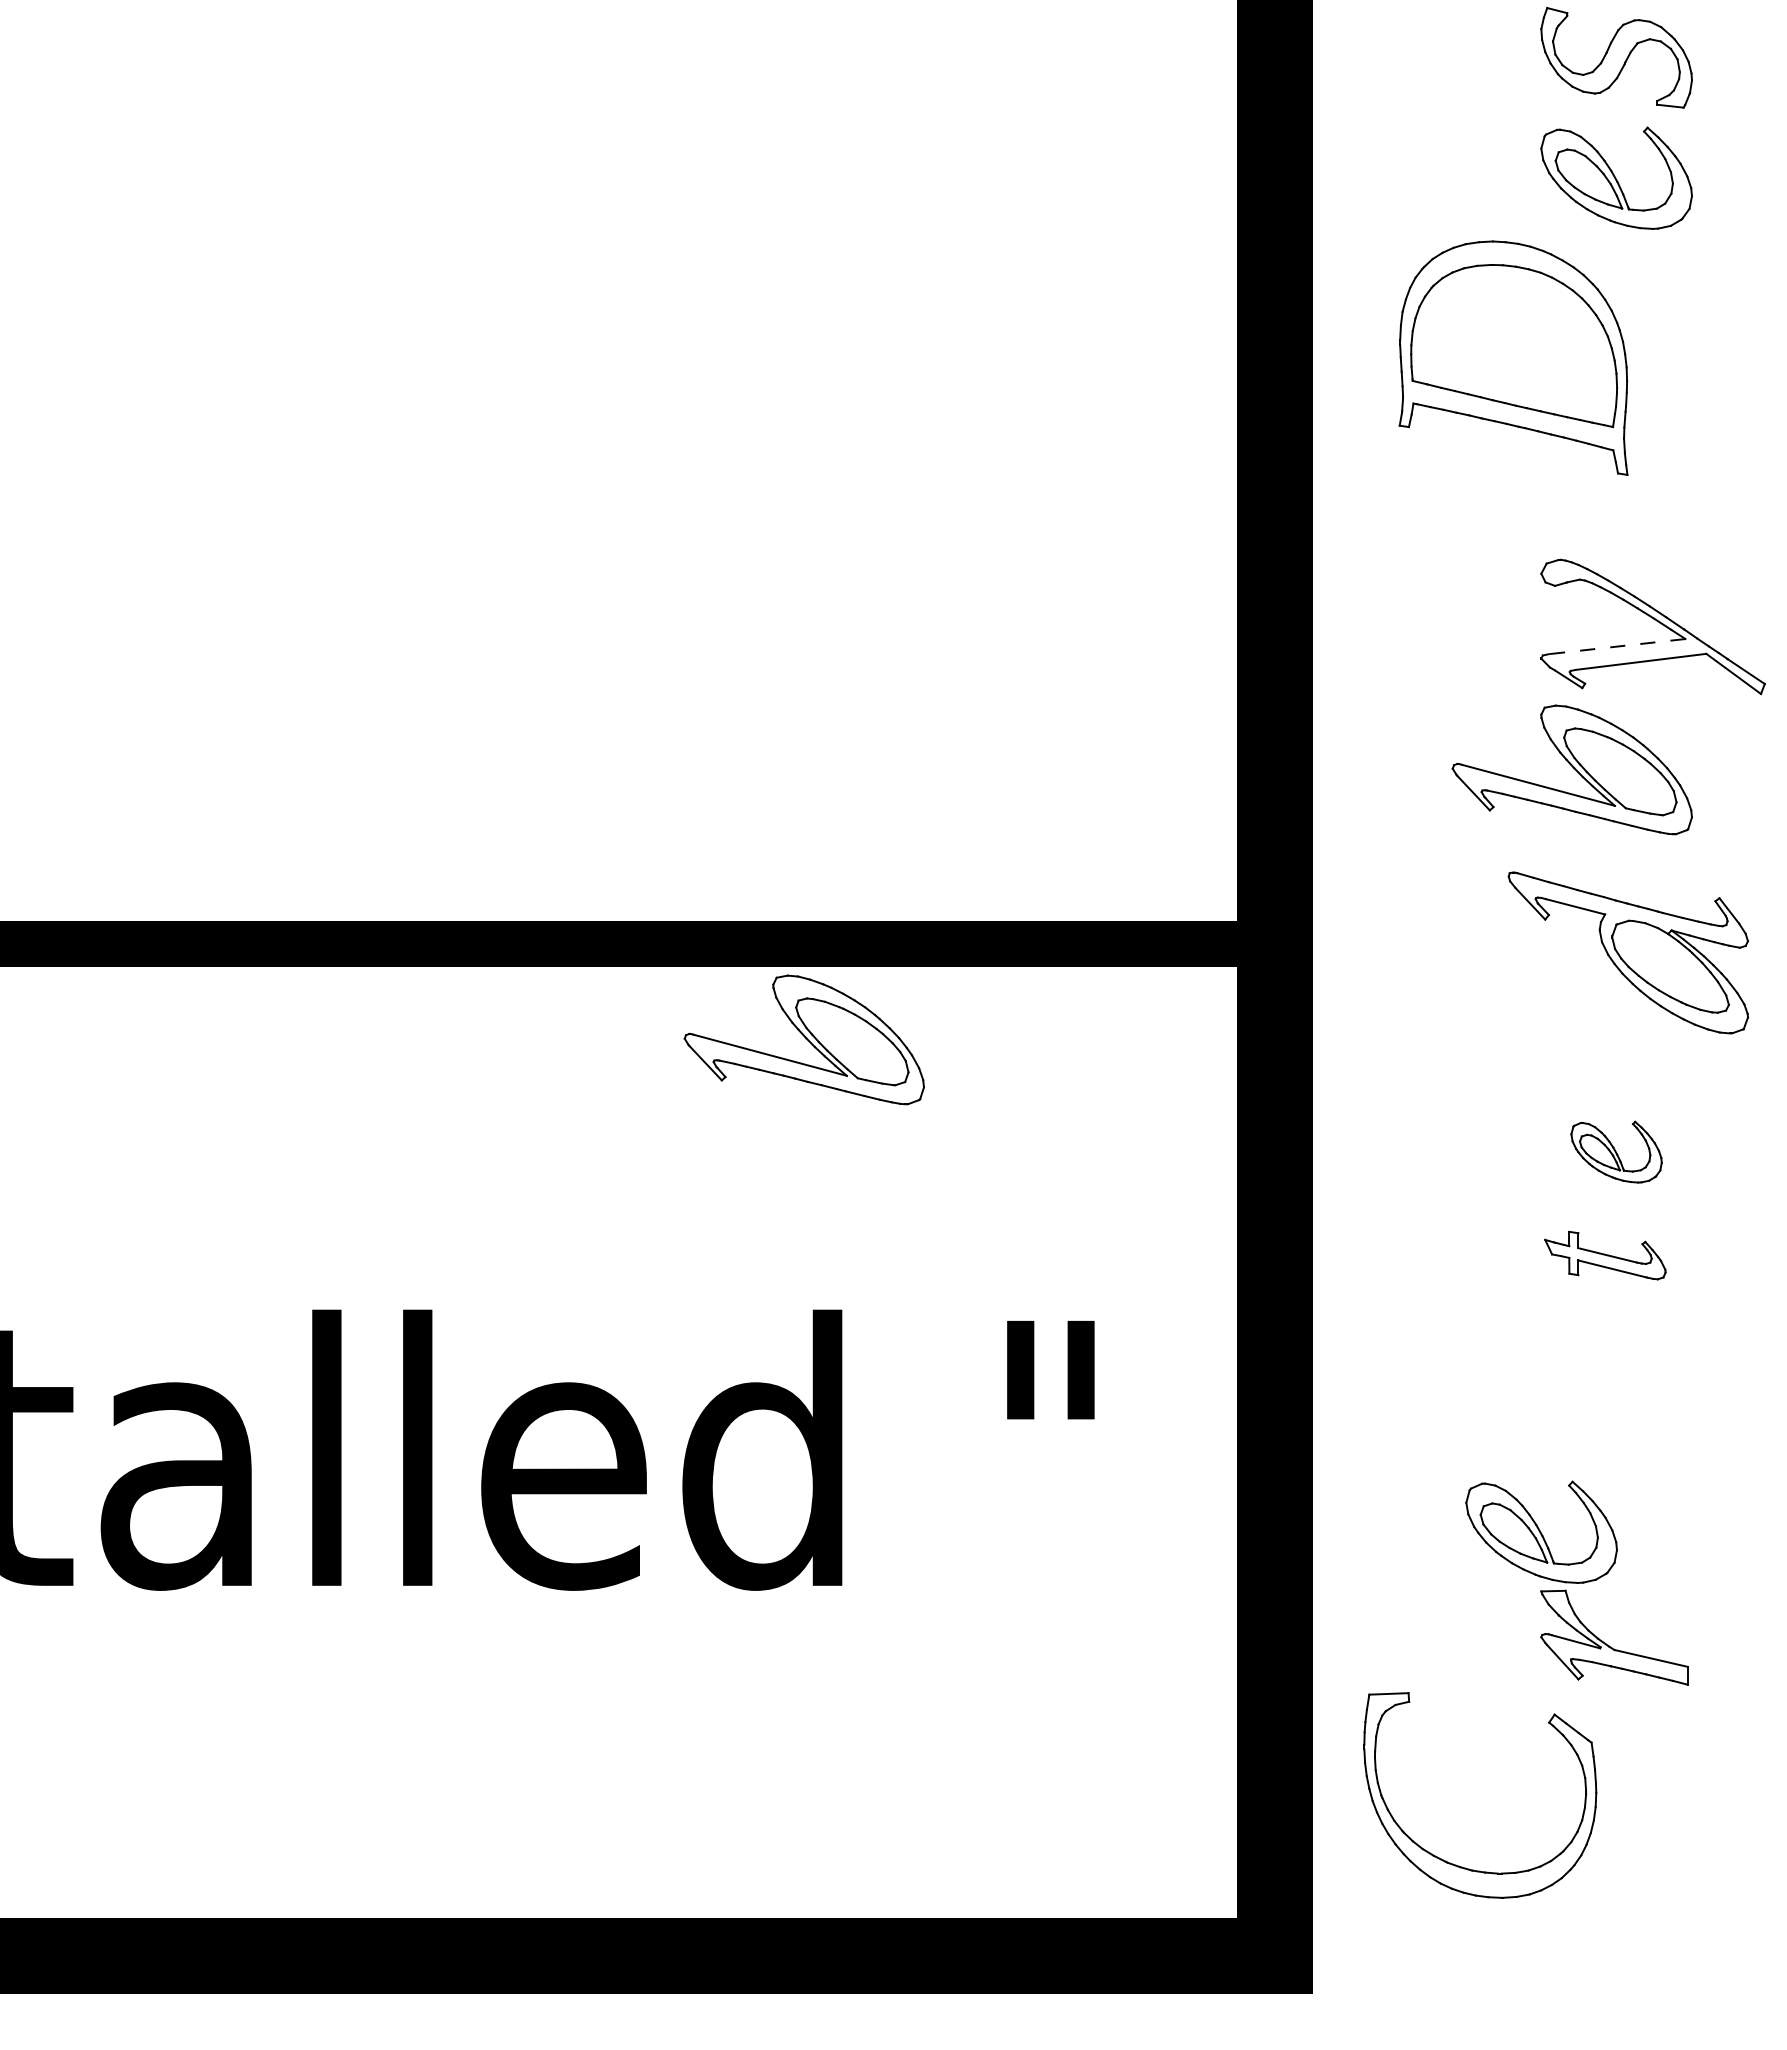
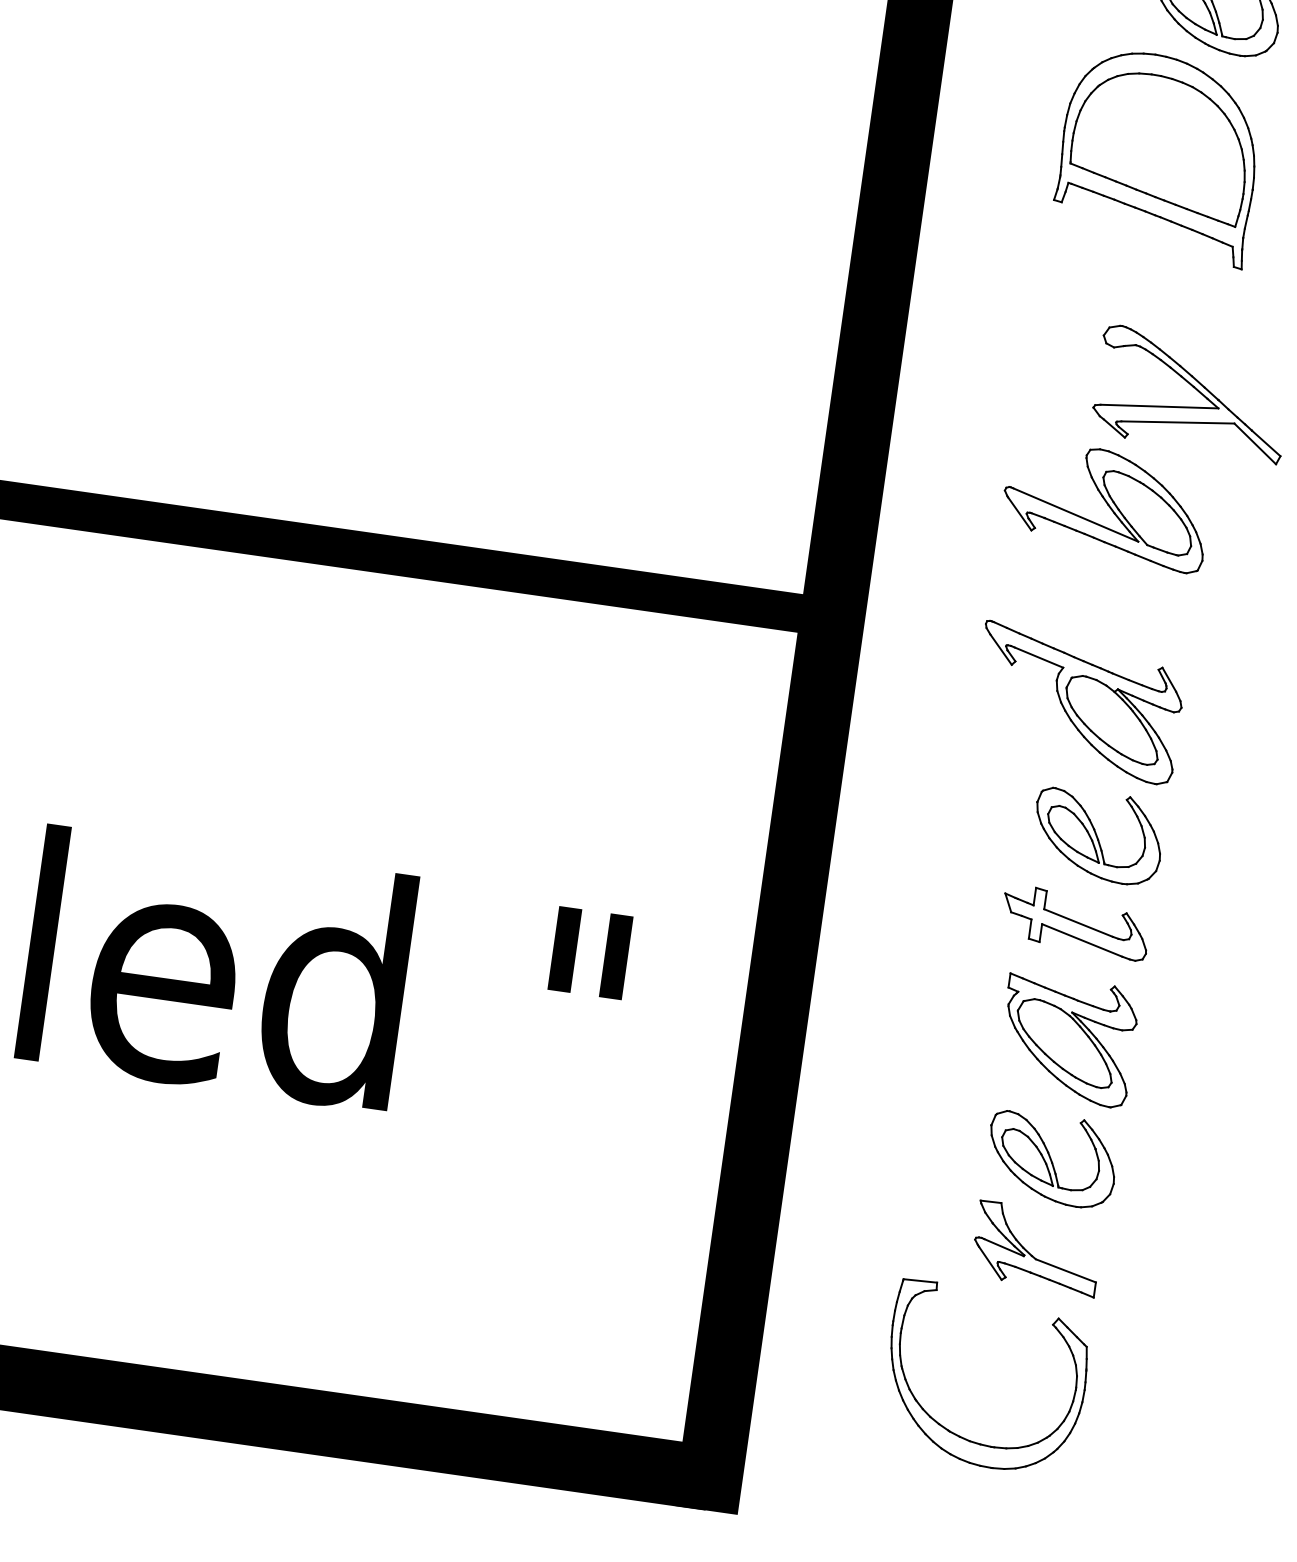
part: (1513, 357) -> (1159, 155), moved
line: (1617, 646) -> (1159, 406), dashed -> solid
part: (1627, 952) -> (1077, 702), moved
part: (803, 1039) -> (420, 642), removed
part: (1616, 1151) -> (1097, 835), size x1.67
part: (1605, 1255) -> (1075, 922), size x1.43
part: (1614, 1392) -> (1066, 1040), added
part: (1541, 1531) -> (1051, 1158), moved
part: (1456, 1864) -> (957, 1434), moved

